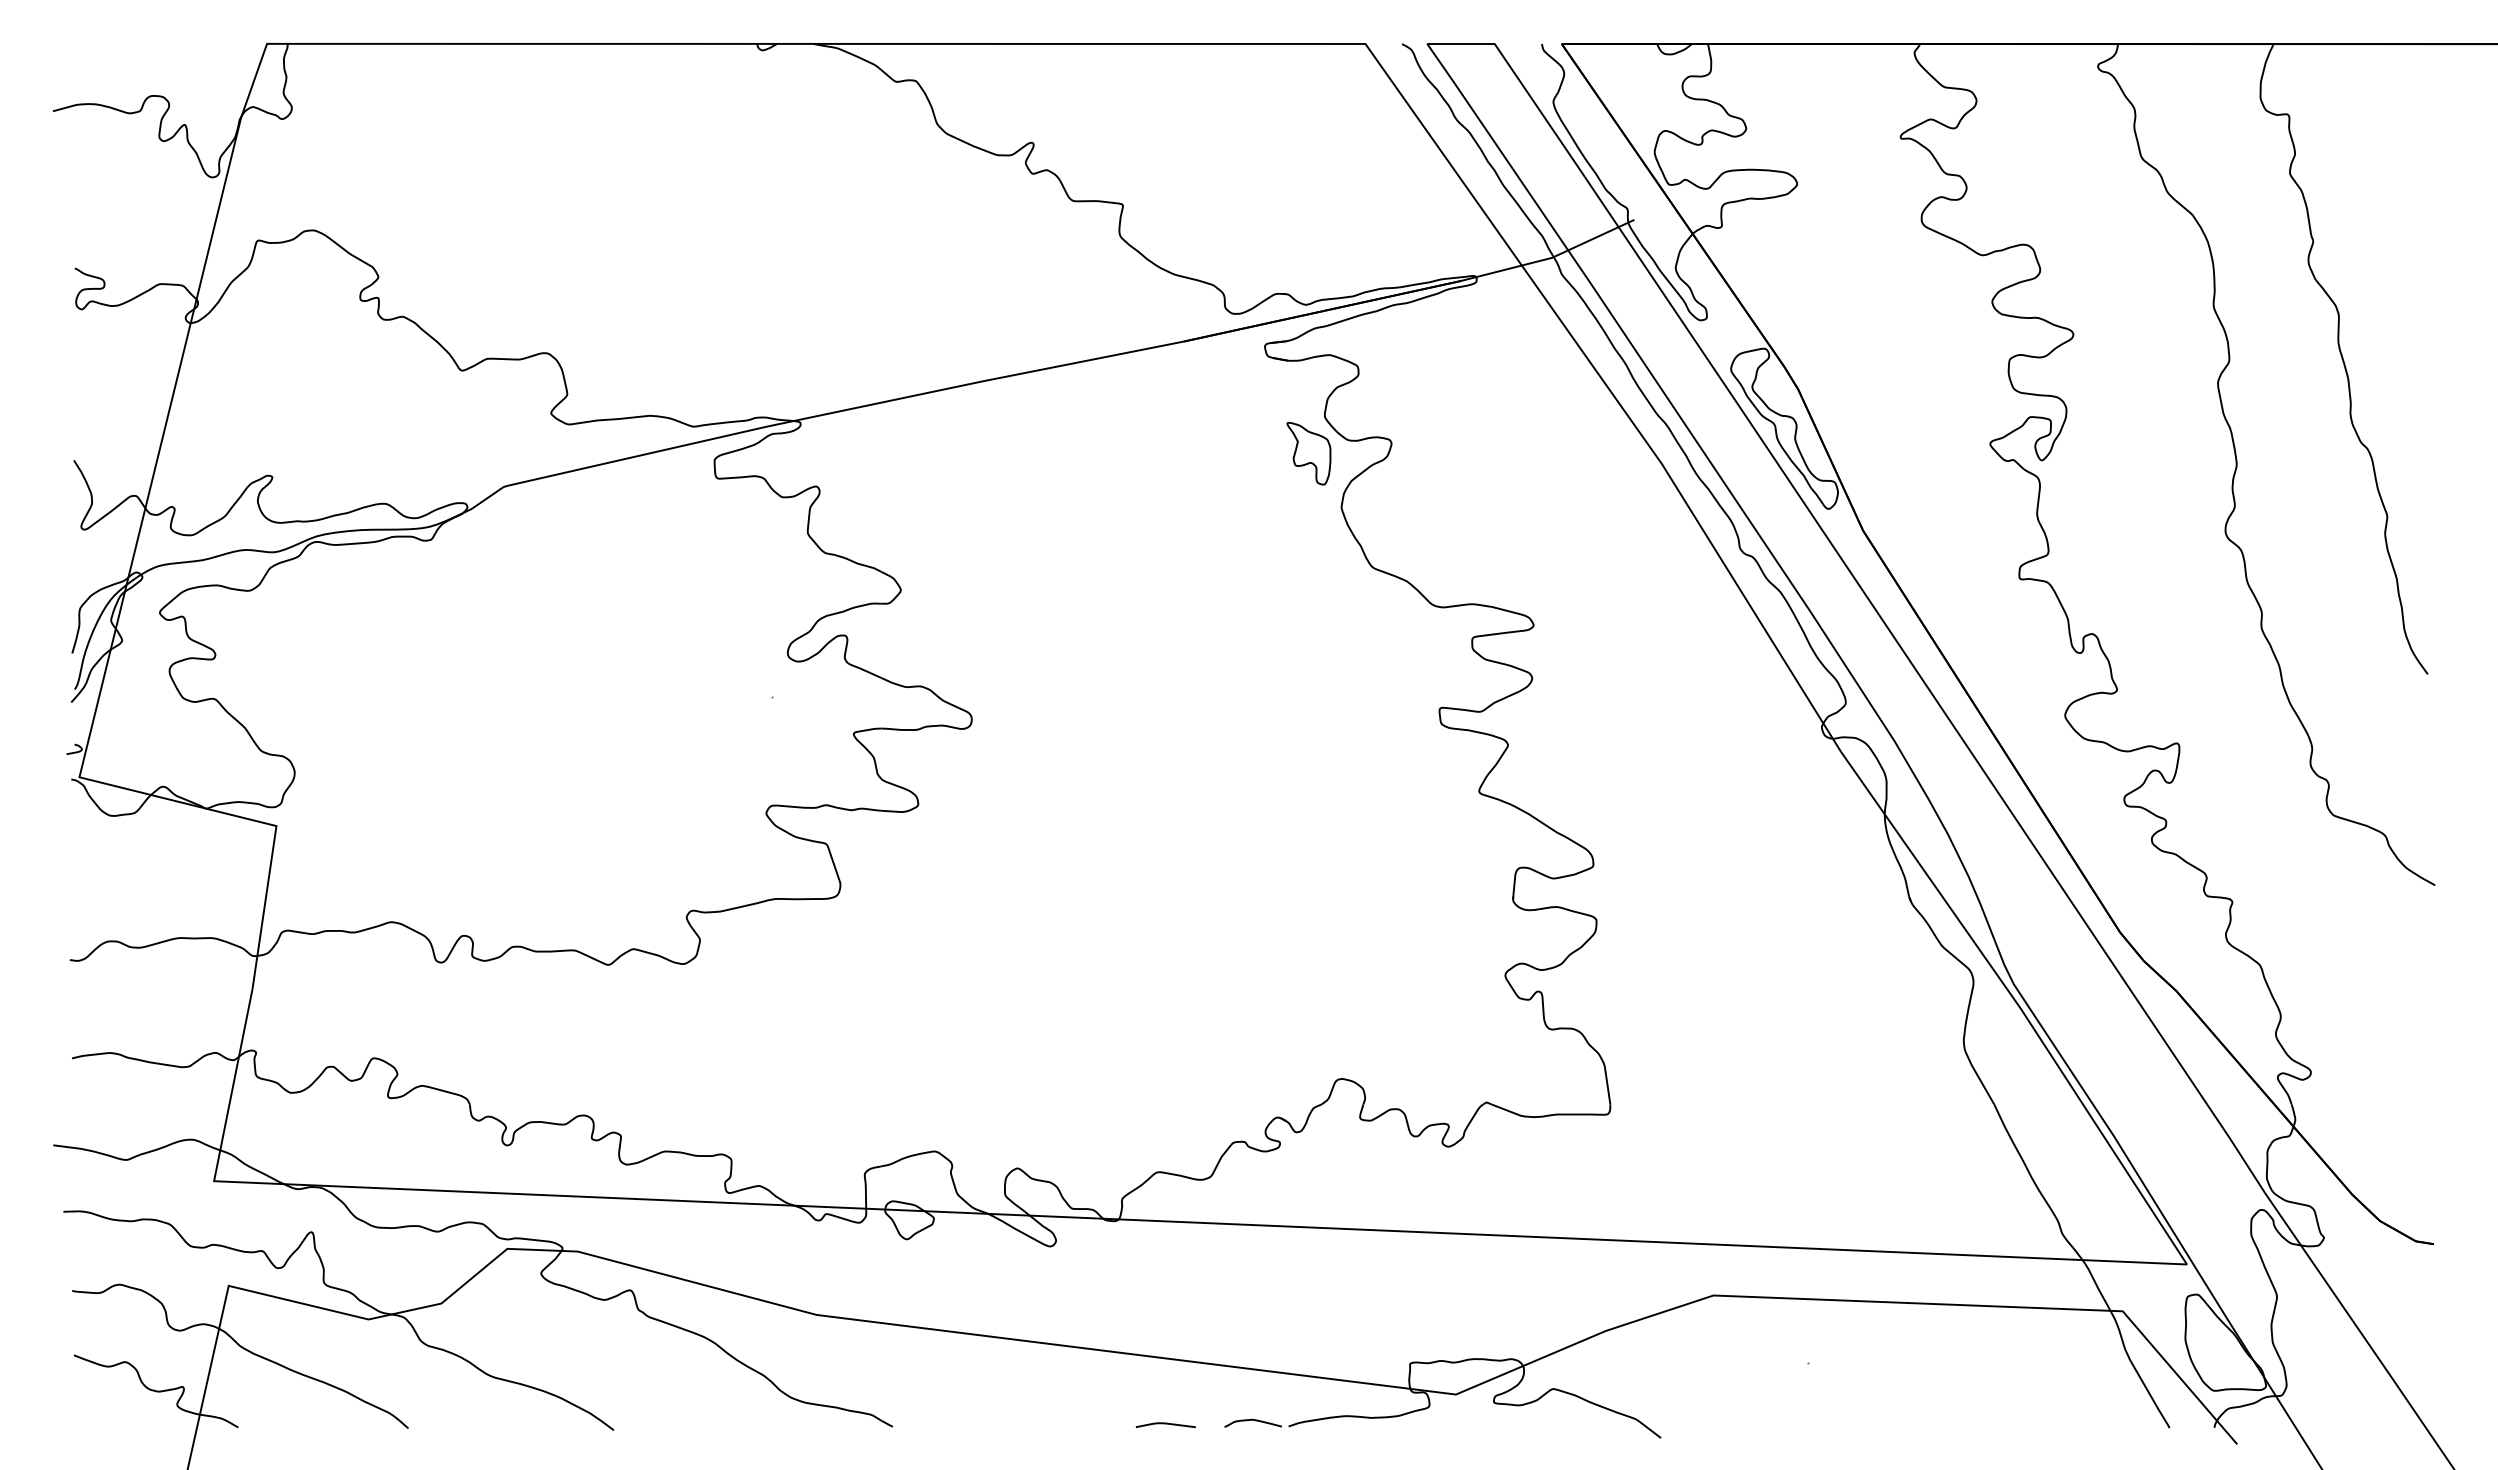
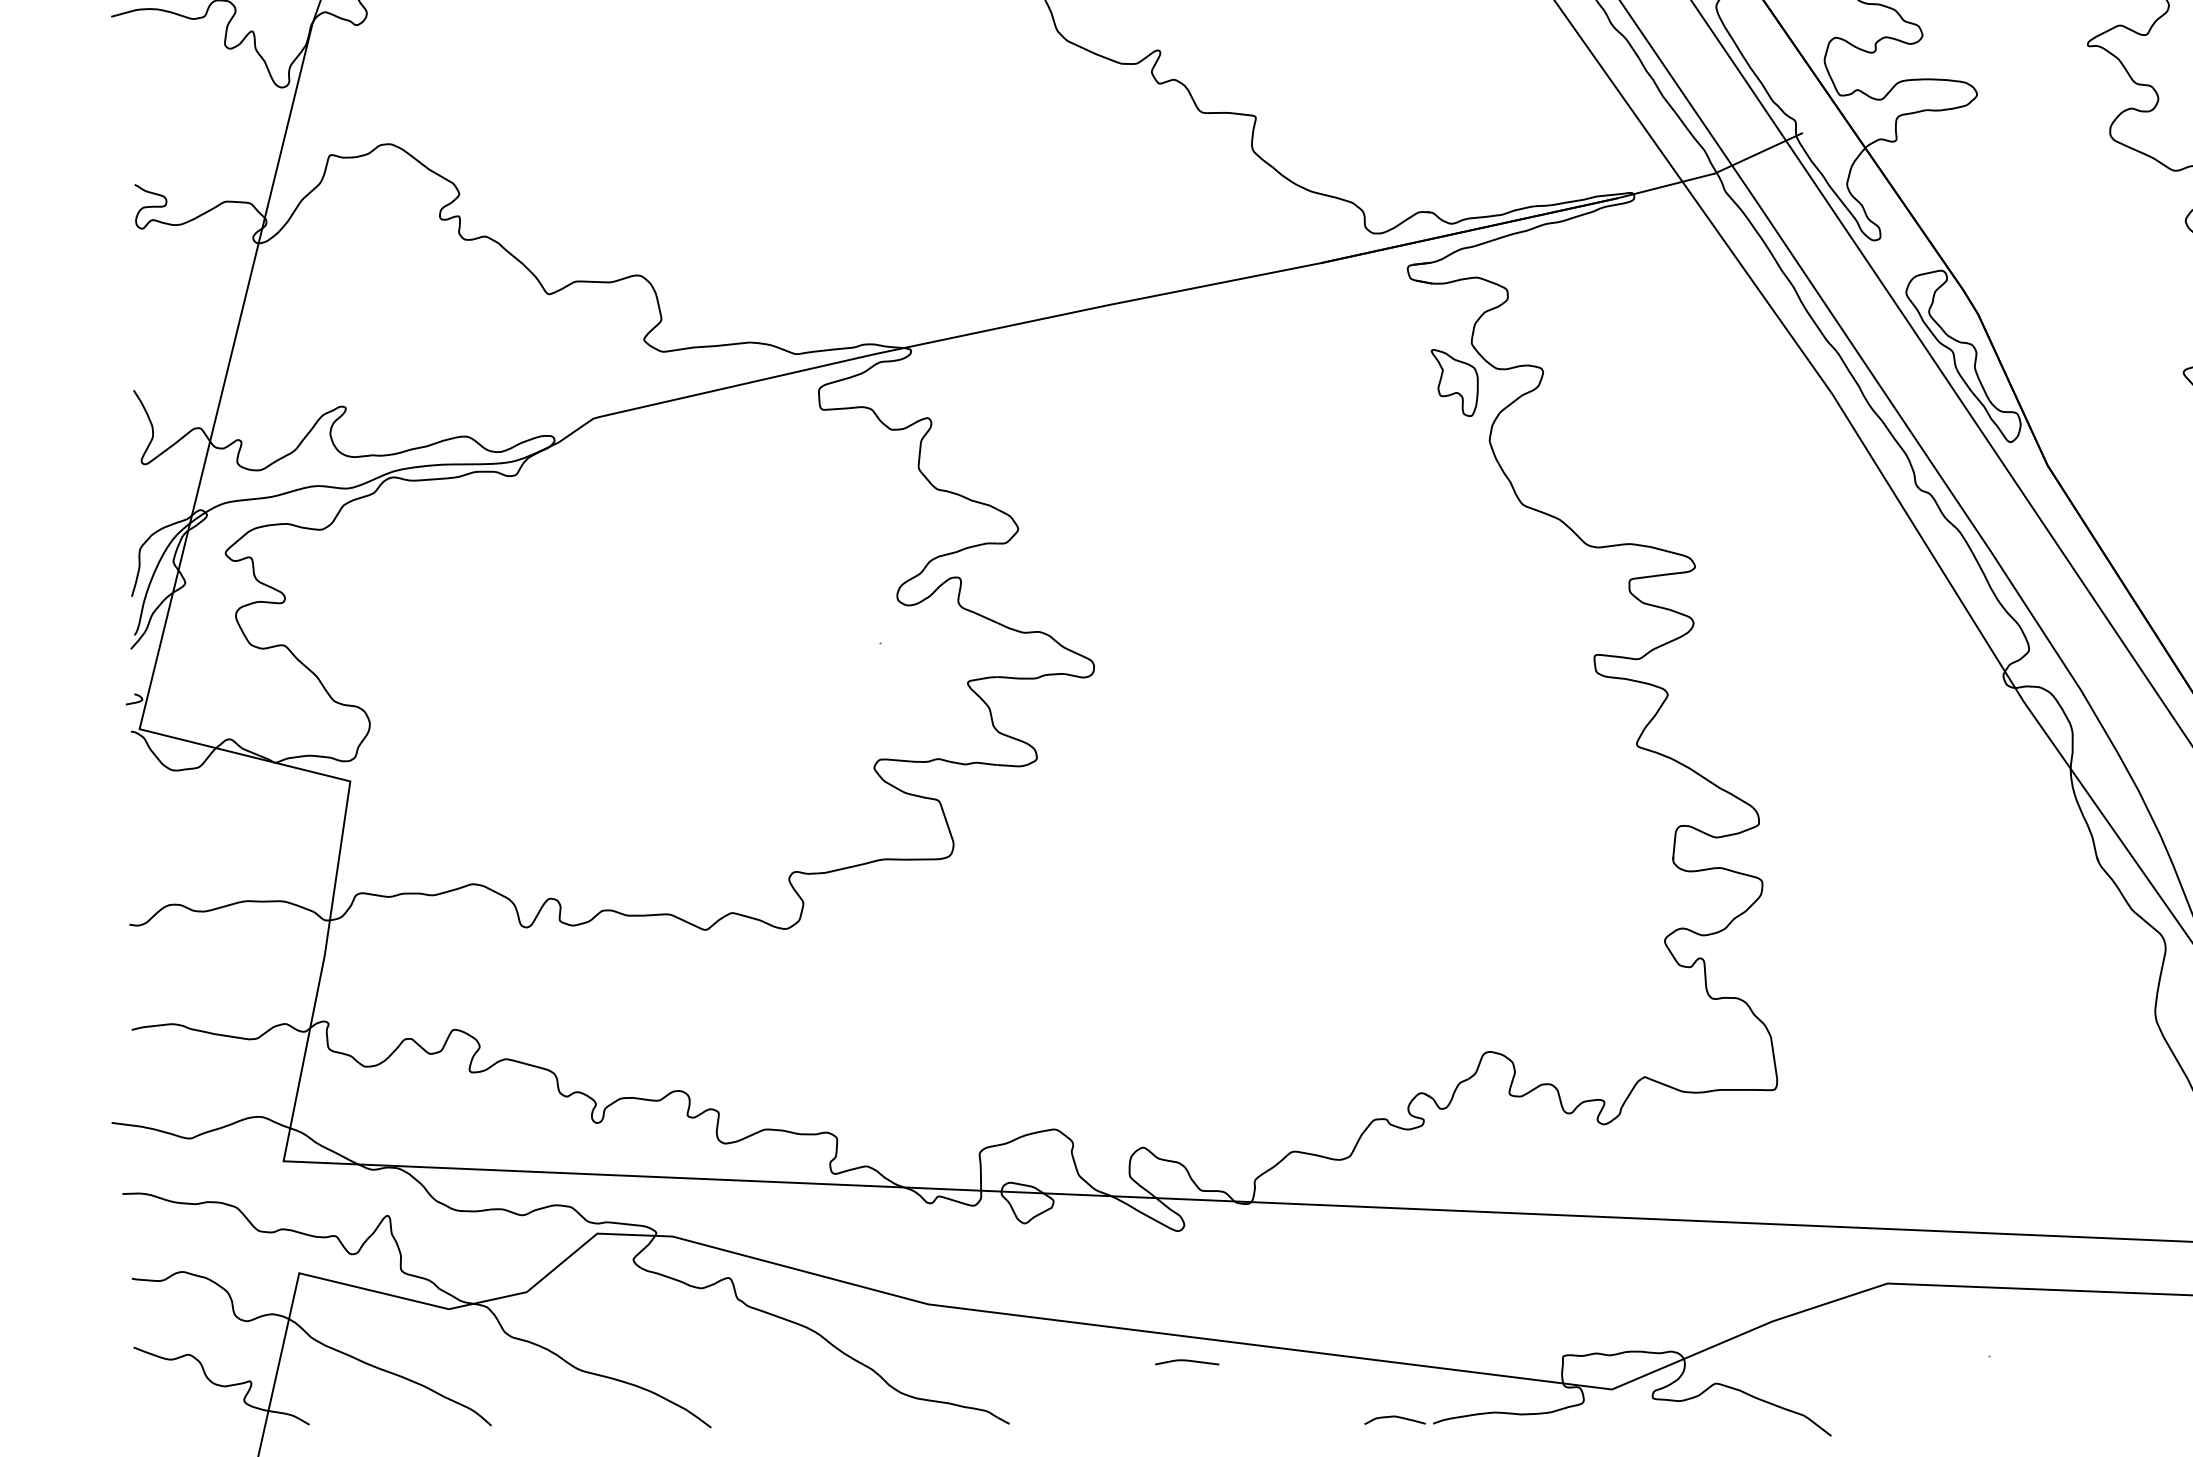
curve: (1165, 1424) -> (1186, 1361), moved

